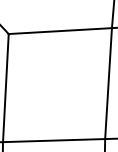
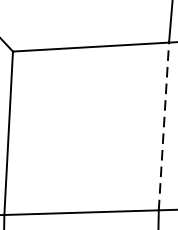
line: (108, 83) -> (163, 126), solid -> dashed

